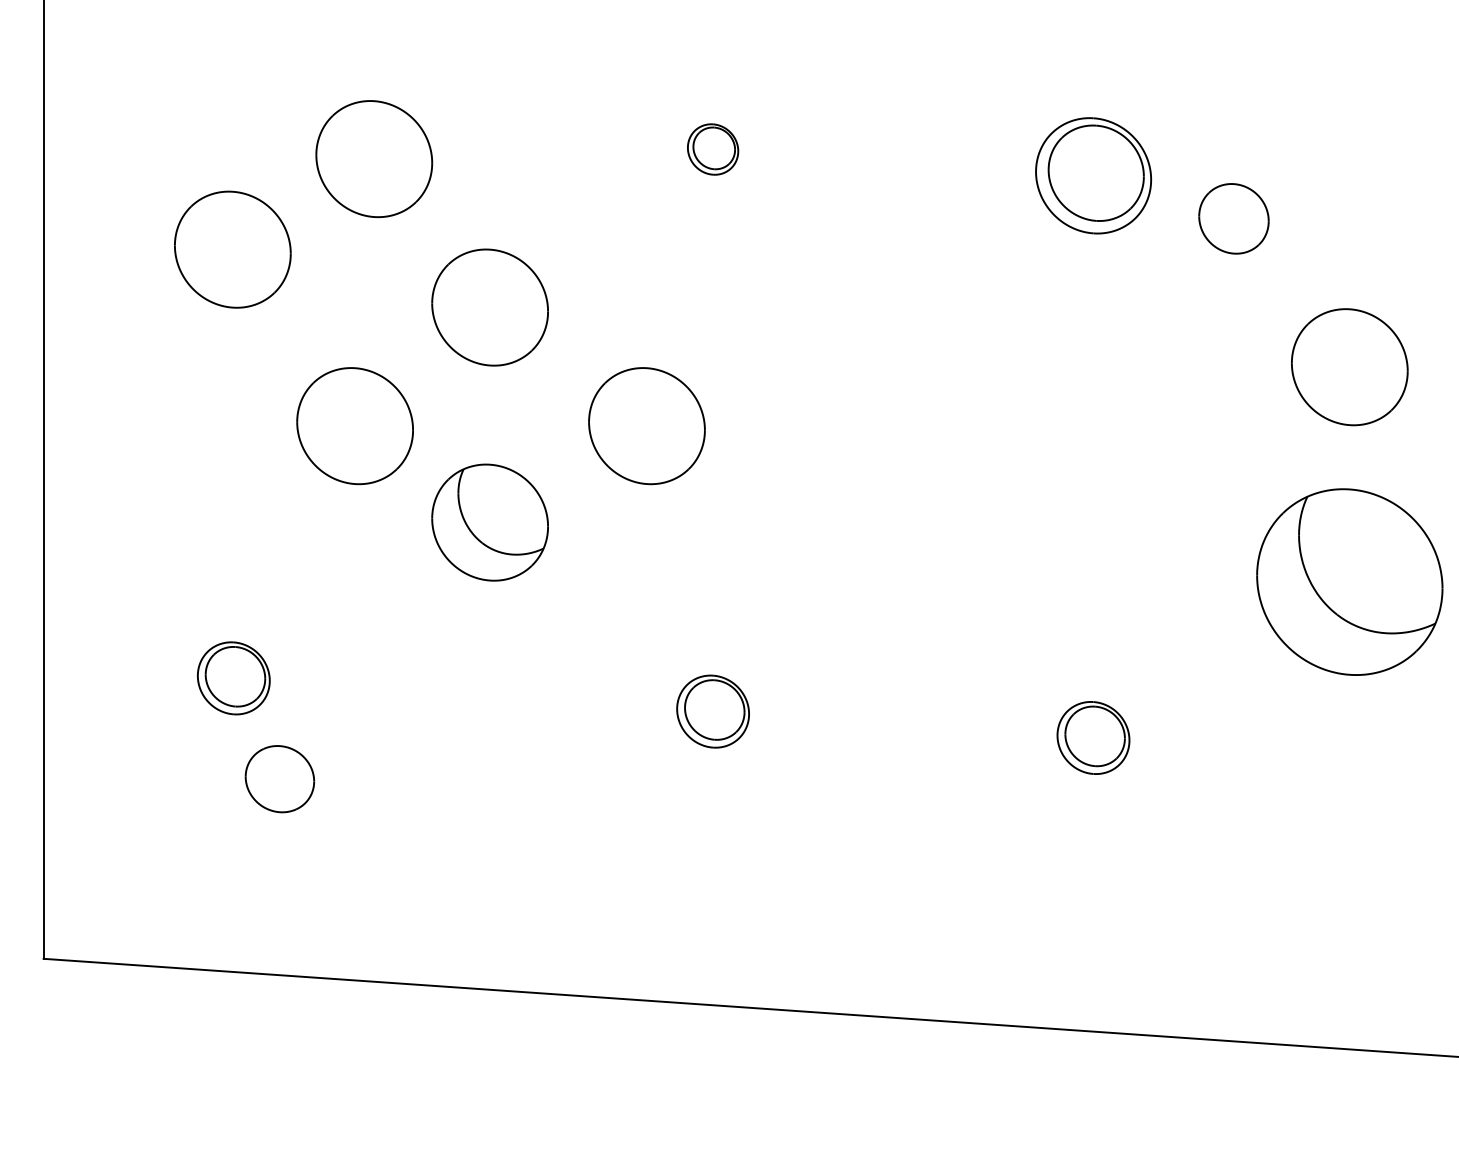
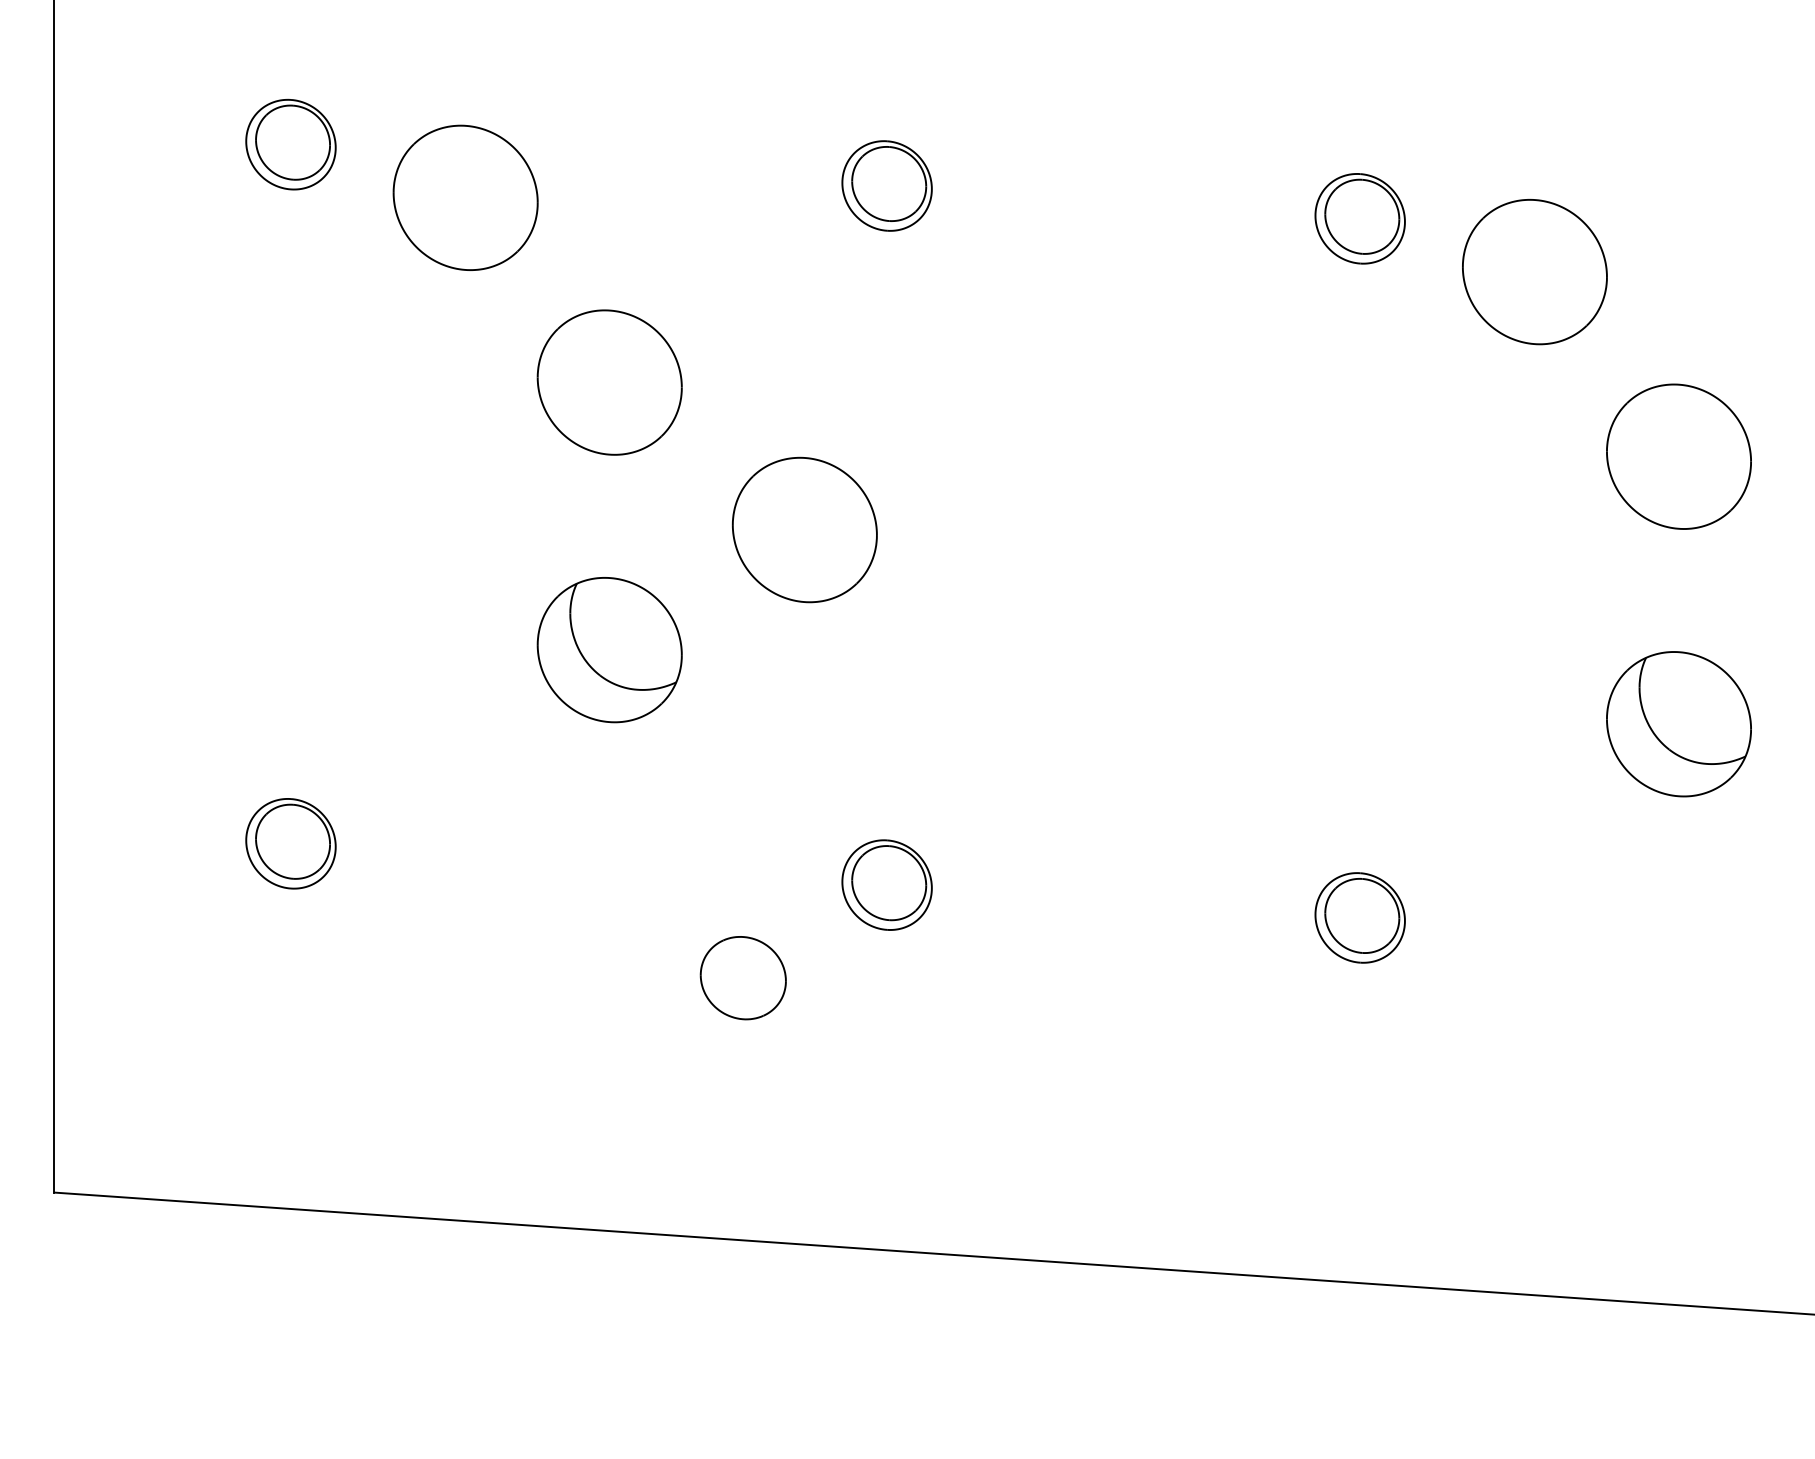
part: (233, 116) -> (290, 144), added
part: (712, 149) -> (886, 185), size x1.43
part: (1092, 175) -> (1359, 218), size x0.62
part: (1233, 219) -> (1534, 272), size x1.67
part: (232, 249) -> (289, 310), removed
part: (354, 425) -> (441, 529), removed
part: (1349, 582) -> (1678, 724), size x0.62
part: (279, 779) -> (742, 978), moved

